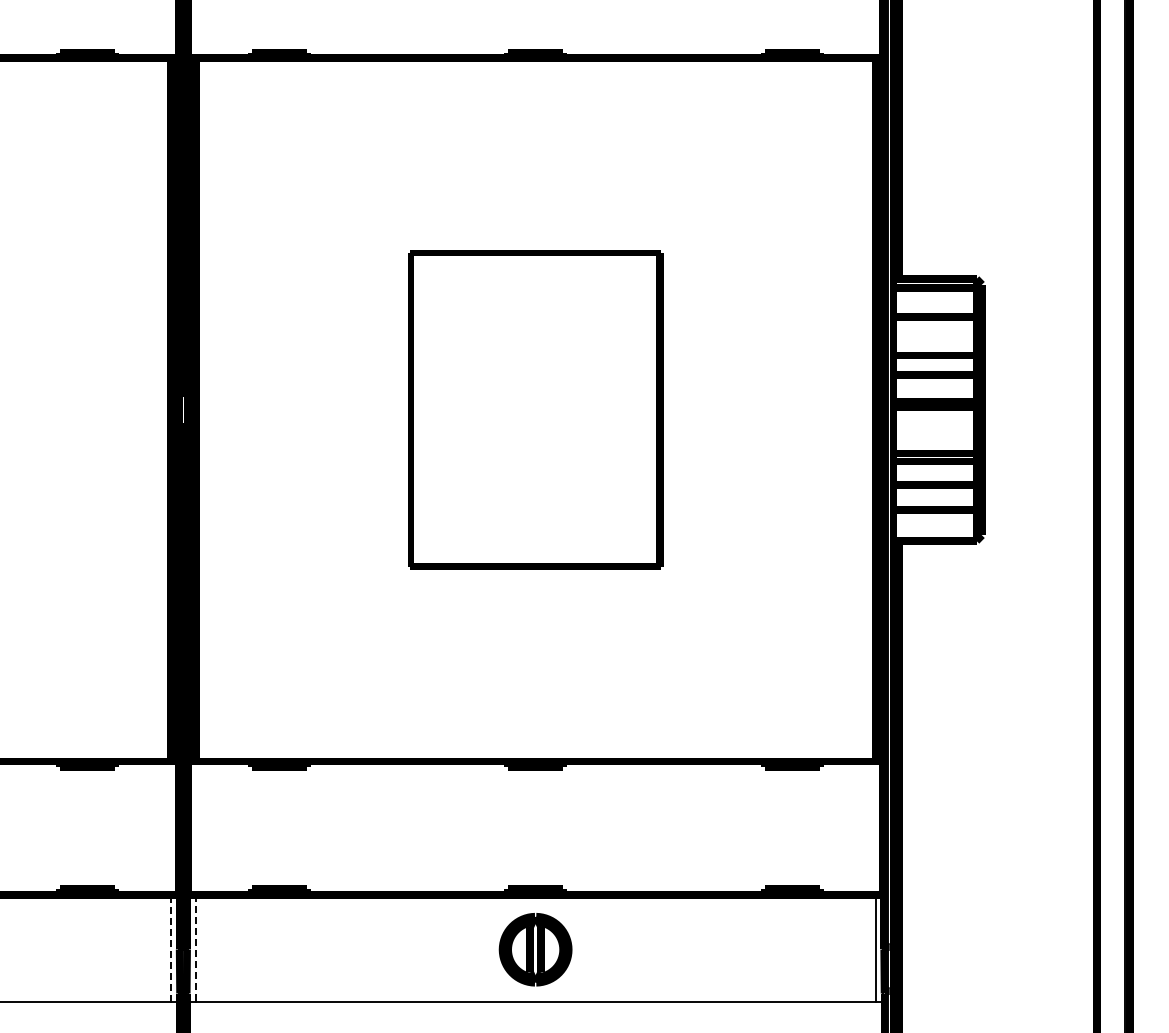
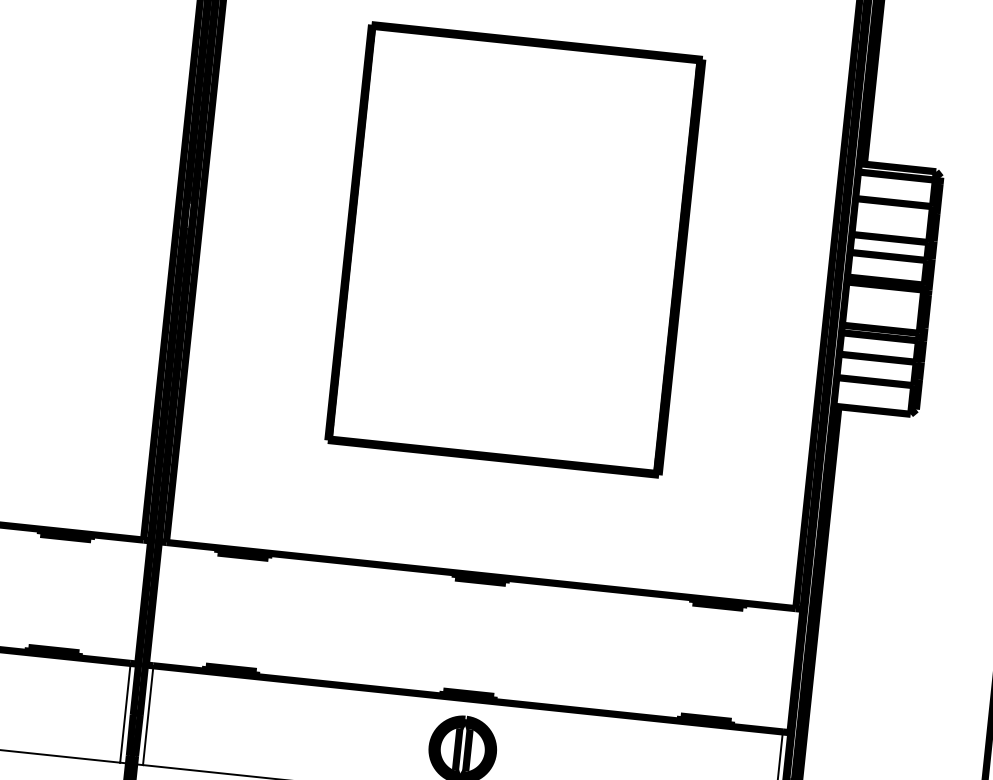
part: (535, 409) -> (515, 249), size x1.43
line: (171, 948) -> (125, 713), dashed -> solid
line: (195, 948) -> (148, 715), dashed -> solid

